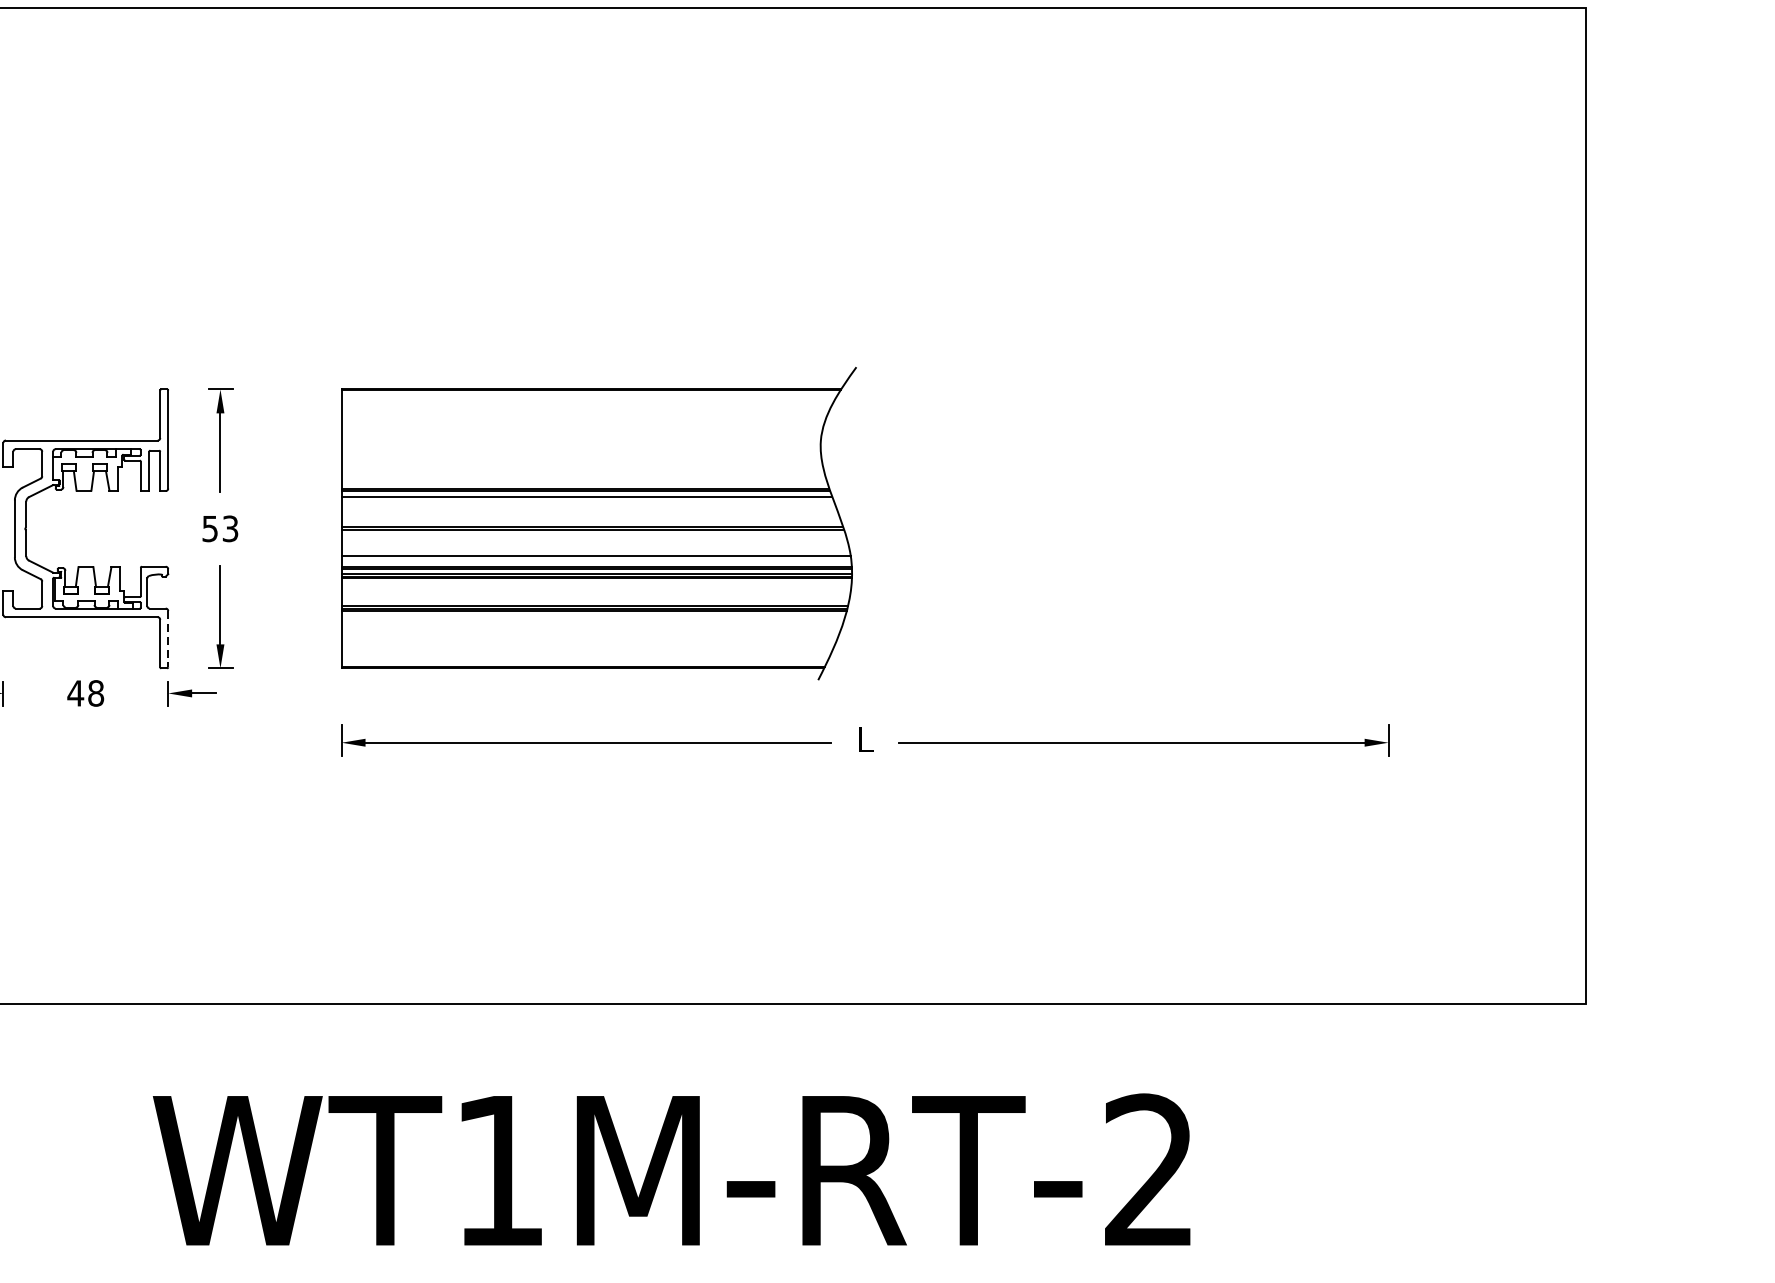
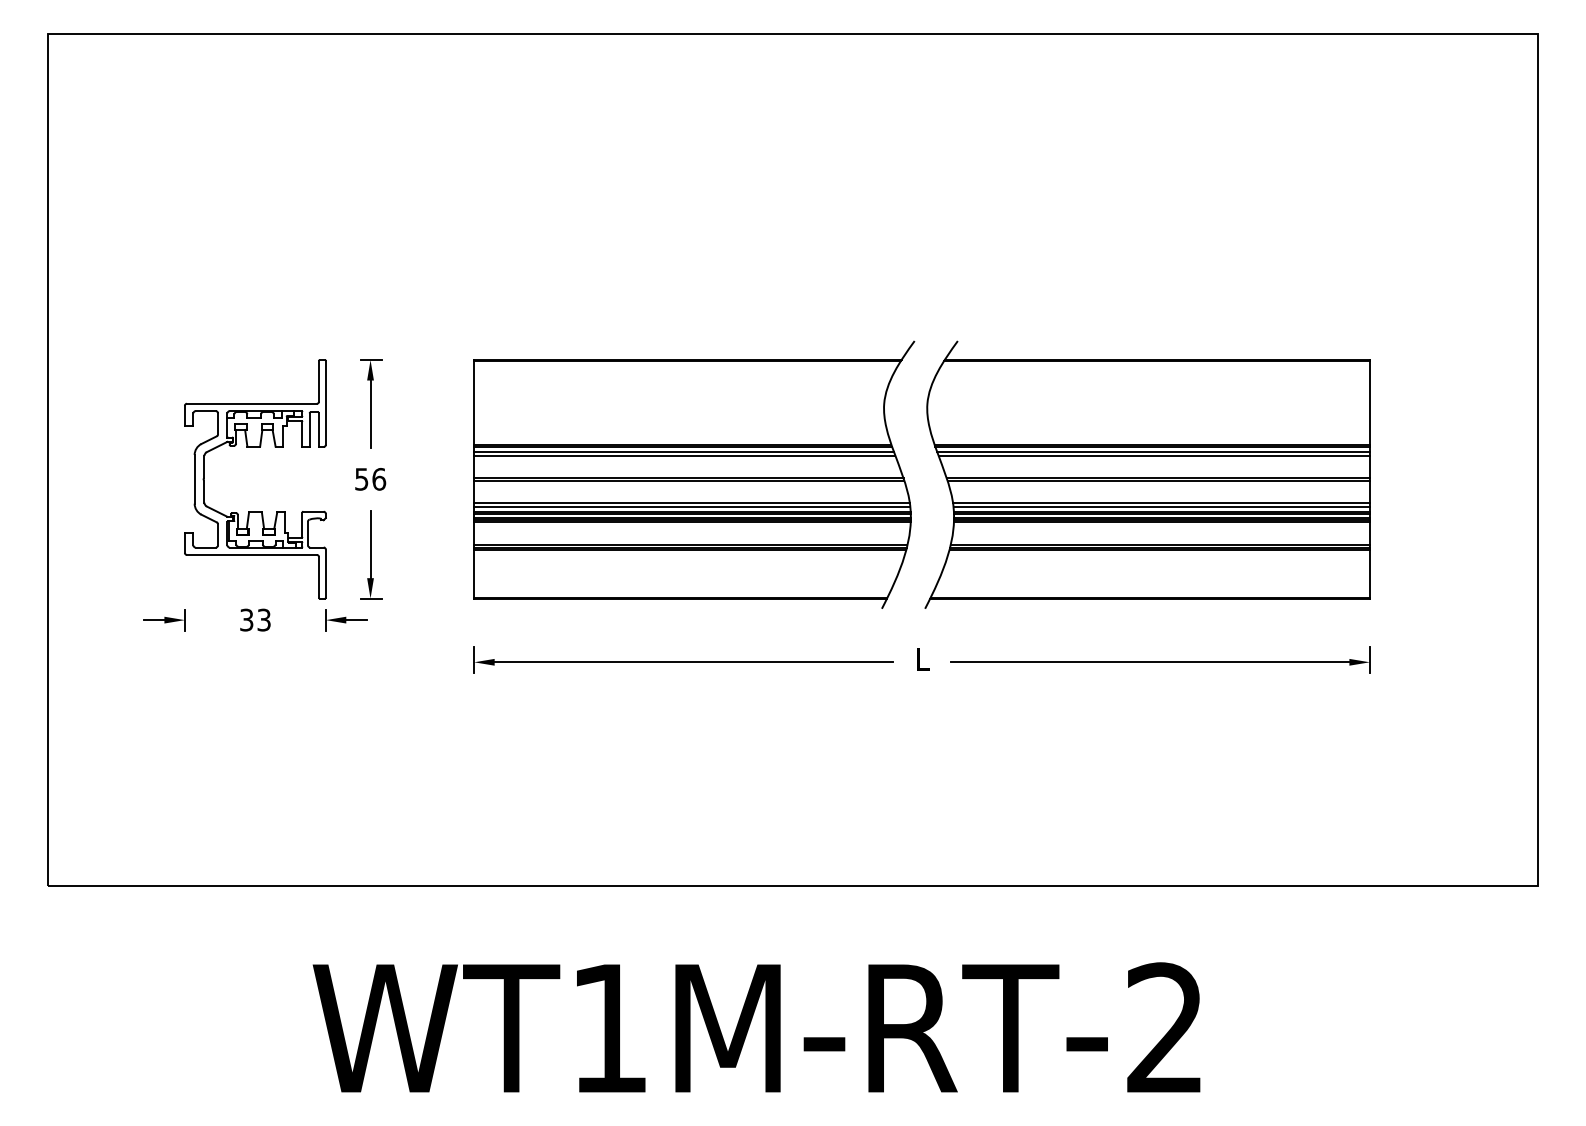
line: (587, 502) -> (684, 456), added
part: (1128, 523) -> (1147, 474), added
text: (230, 527) -> (379, 478), 53 -> 56
line: (596, 560) -> (692, 506), added
line: (167, 640) -> (325, 574), dashed -> solid
text: (84, 692) -> (254, 619), 48 -> 33

